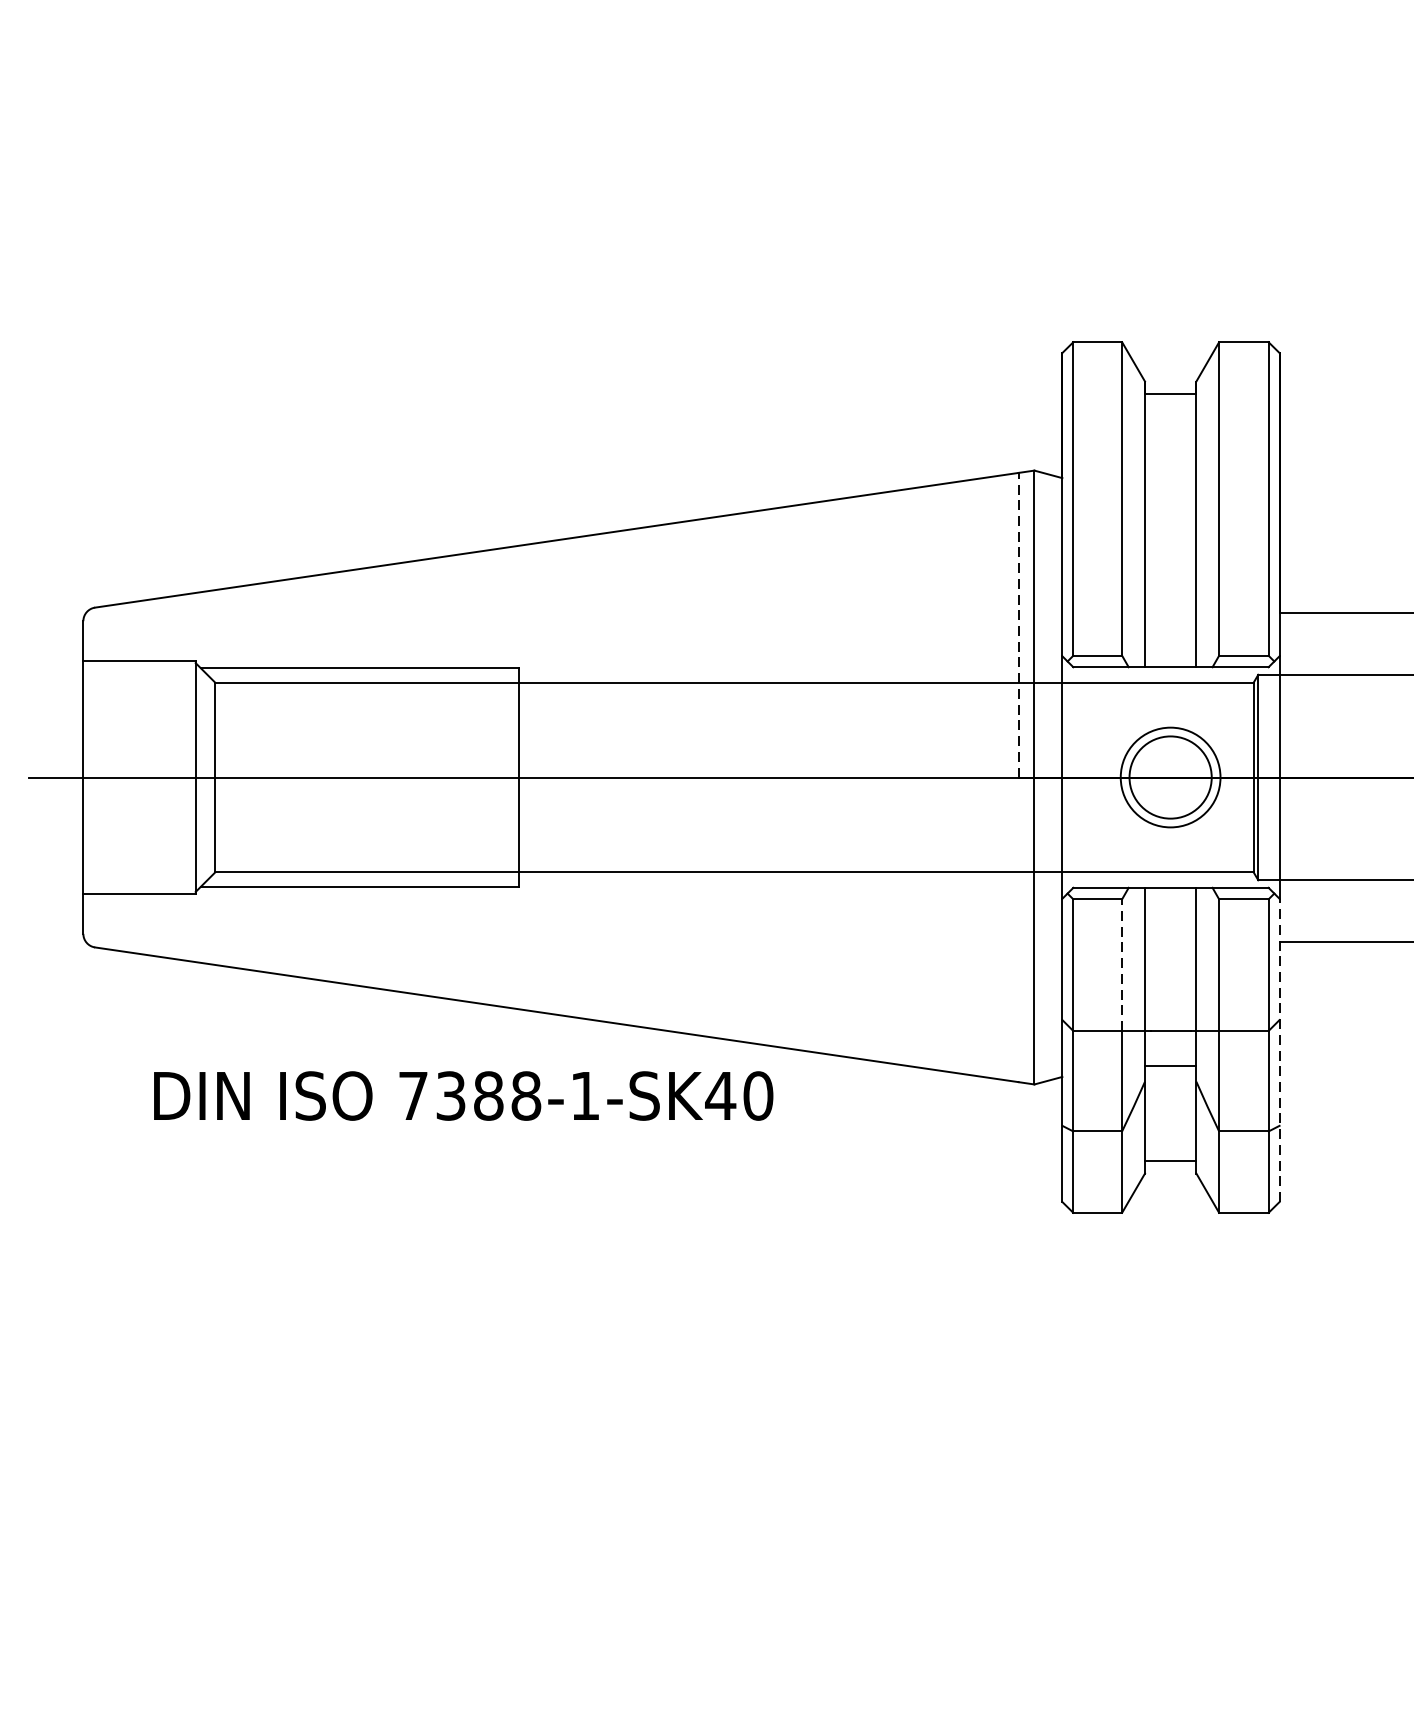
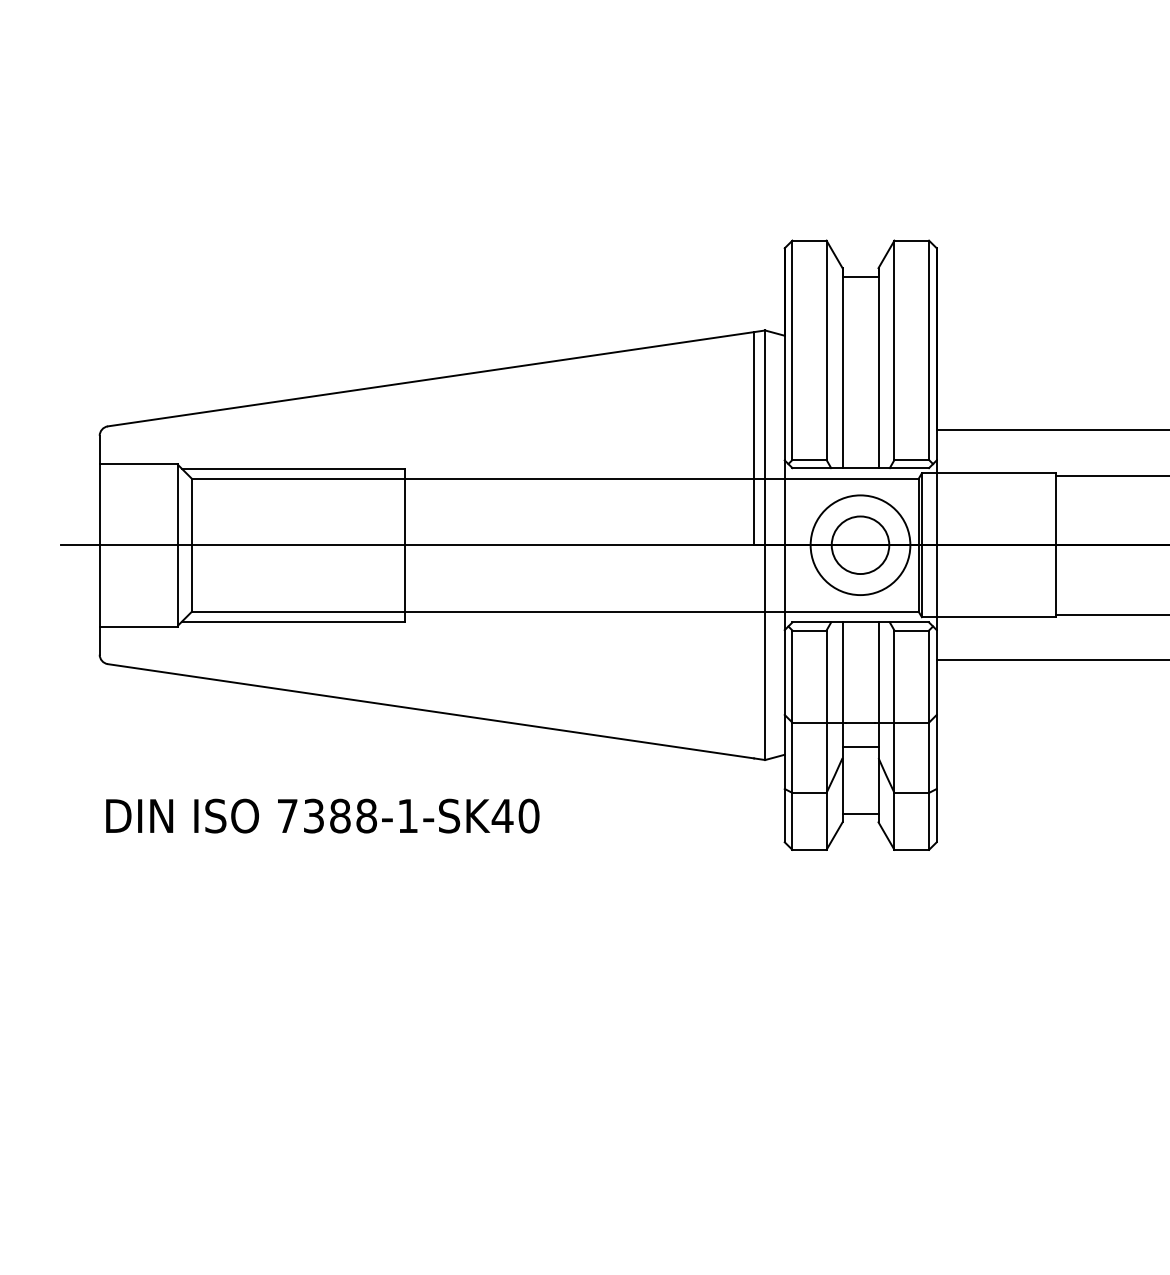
line: (1019, 624) -> (754, 438), dashed -> solid
circle: (1170, 777) -> (860, 545), size x1.43
line: (1122, 965) -> (826, 676), dashed -> solid
line: (1279, 1049) -> (936, 735), dashed -> solid
text: (463, 1095) -> (322, 815), moved

